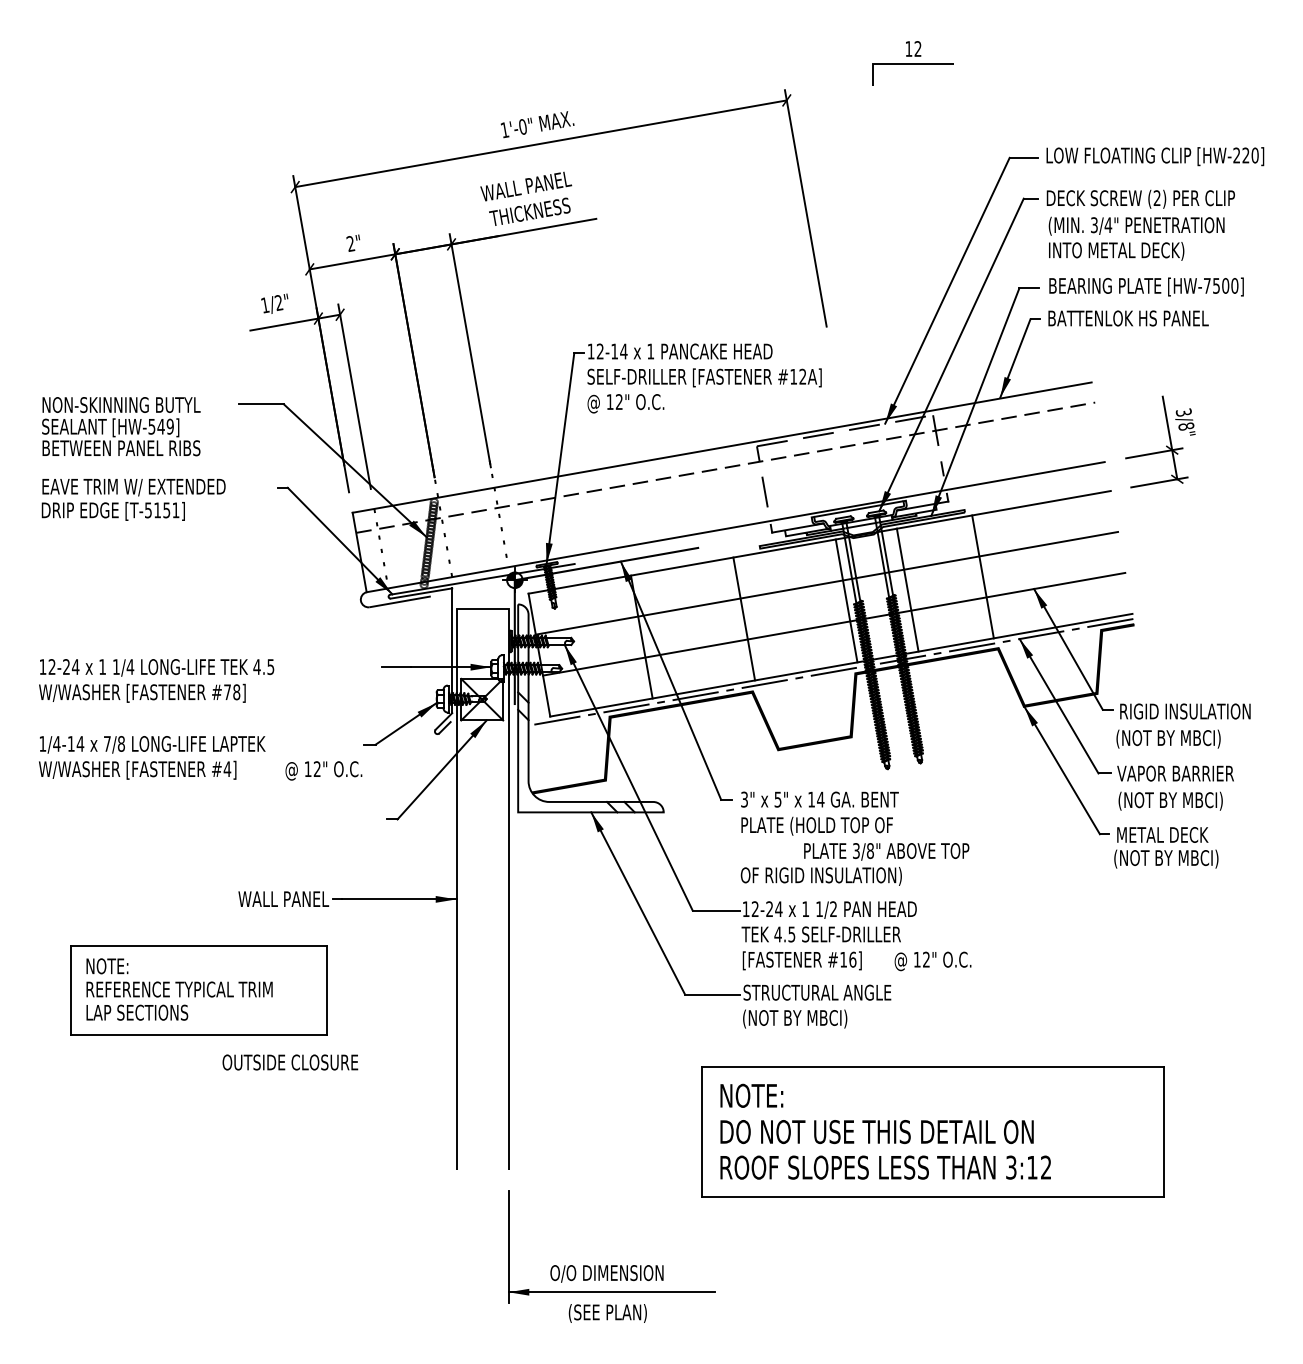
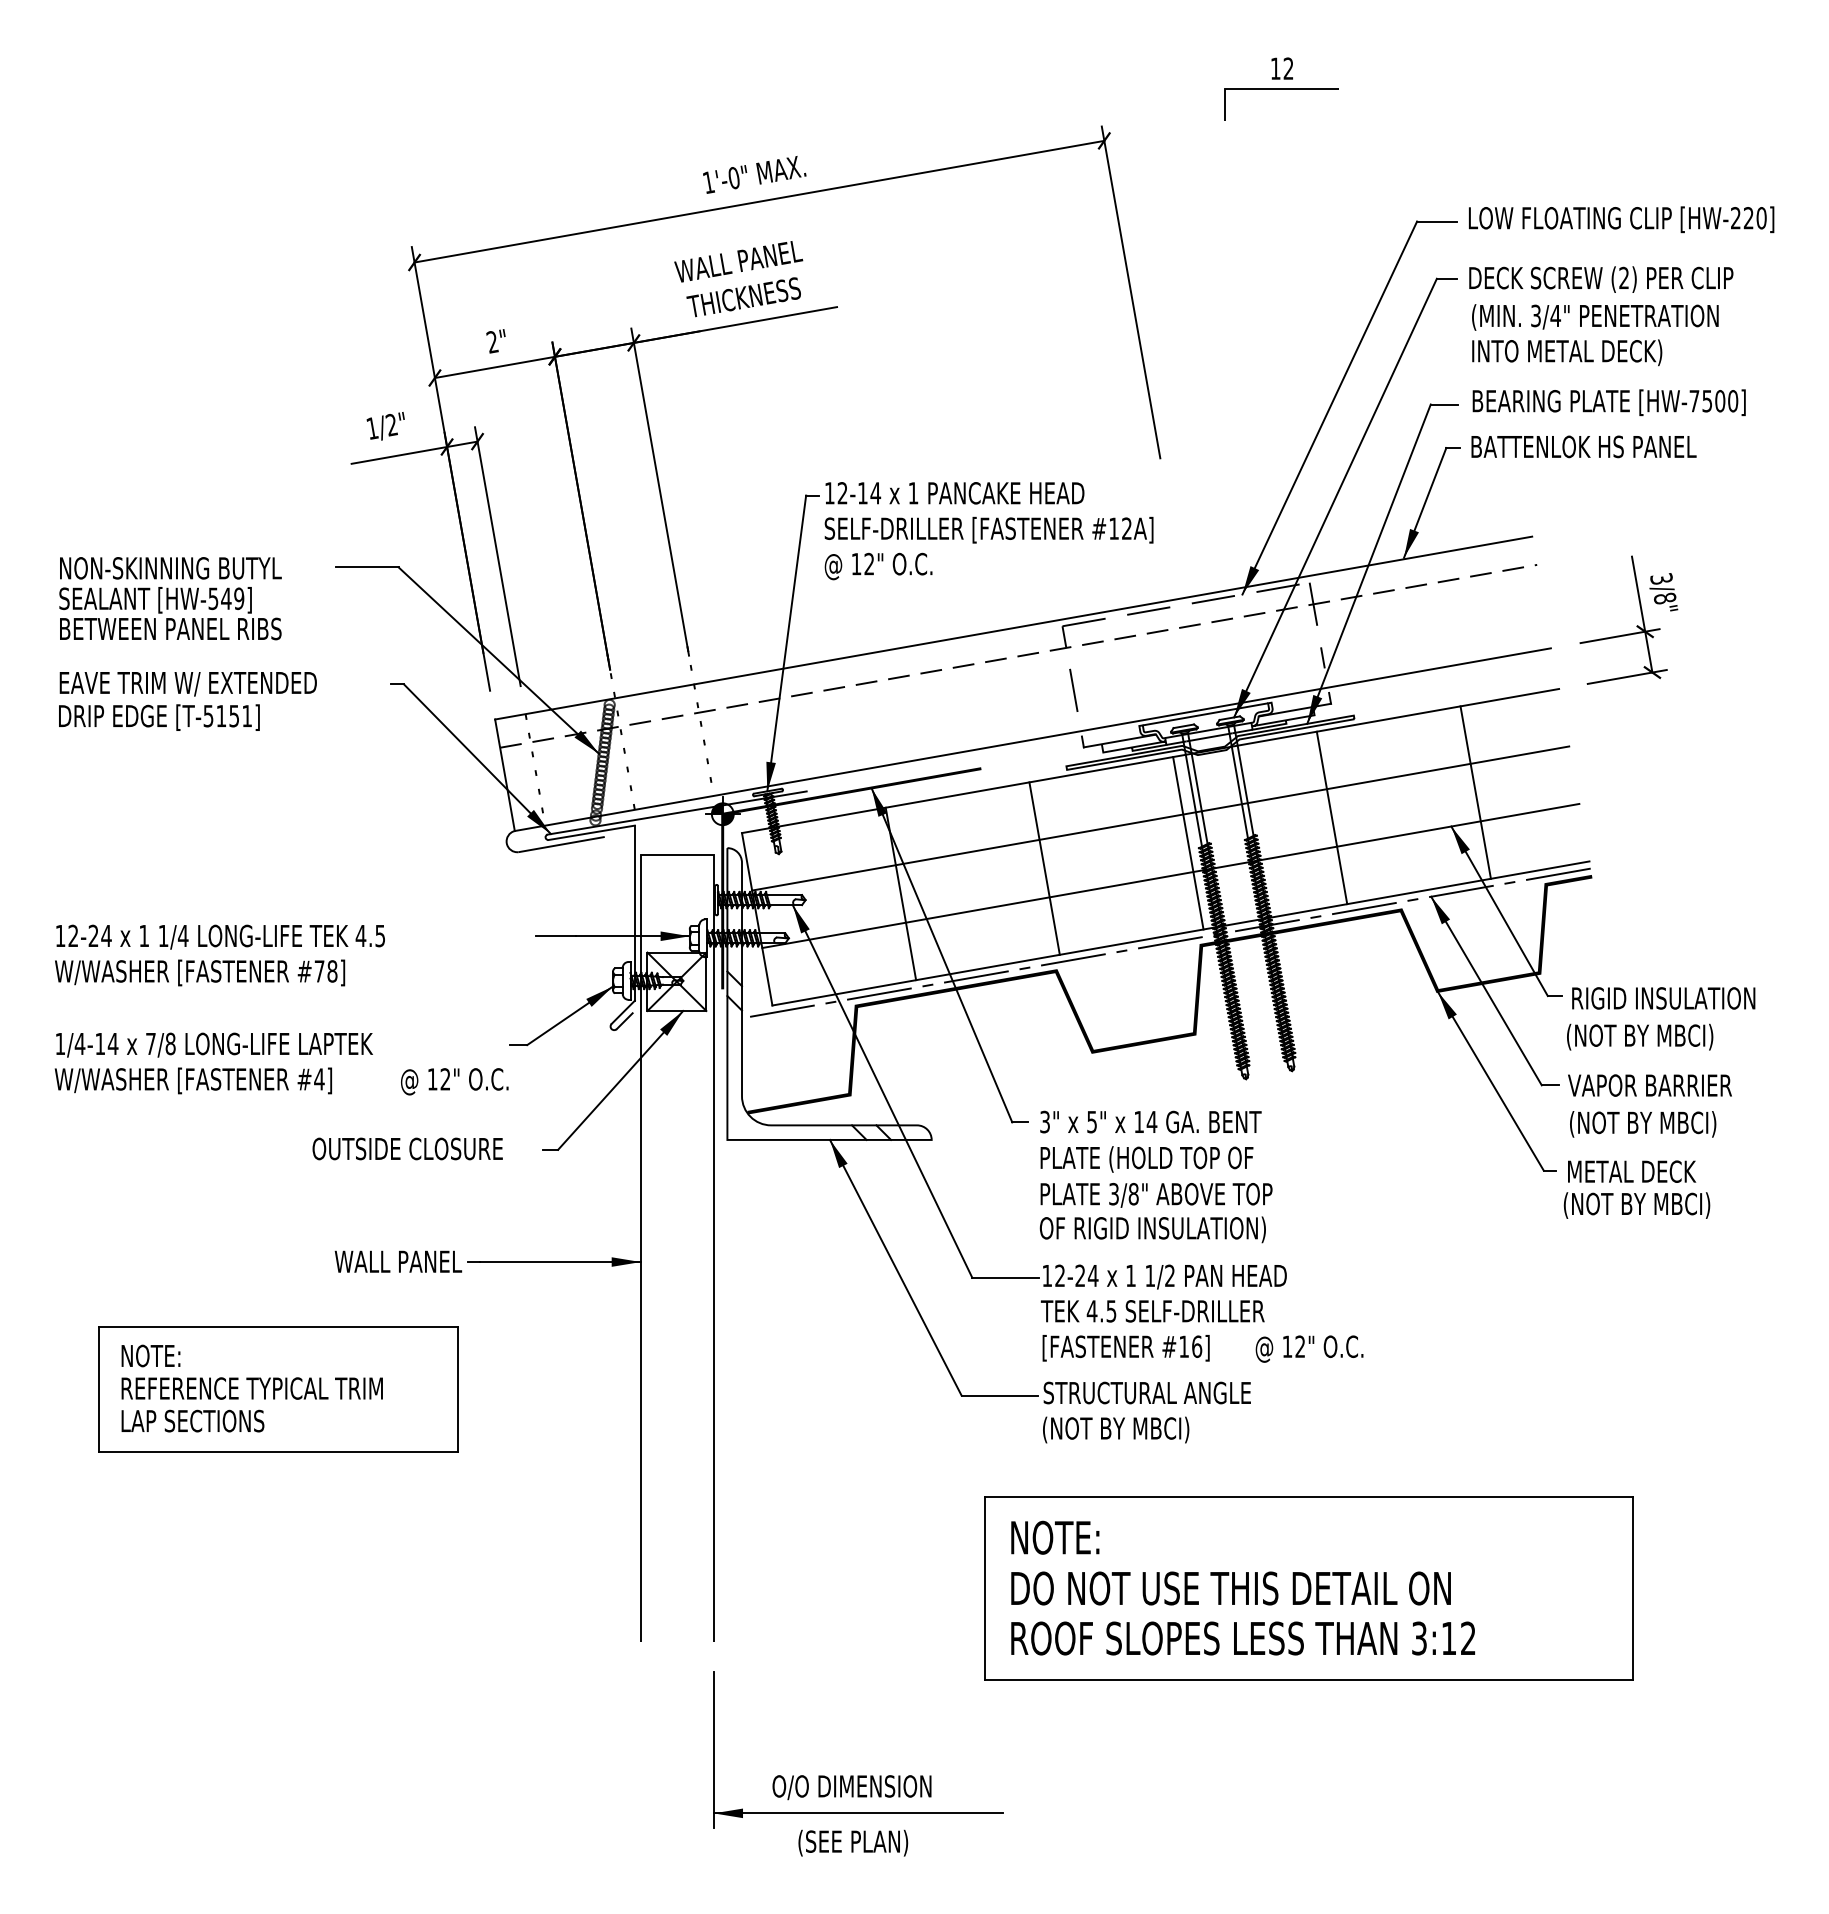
line: (982, 576) -> (1475, 792), moved
line: (907, 589) -> (1331, 817), moved
text: (886, 851) -> (1156, 1195), moved
text: (290, 1062) -> (407, 1148), moved

